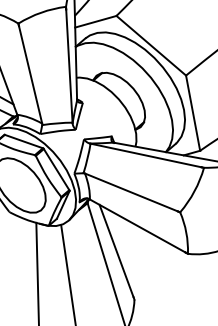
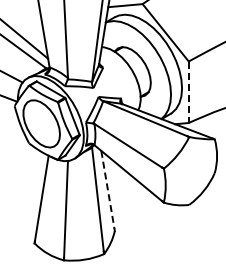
line: (192, 113) -> (188, 92), solid -> dashed
line: (115, 250) -> (107, 189), solid -> dashed

